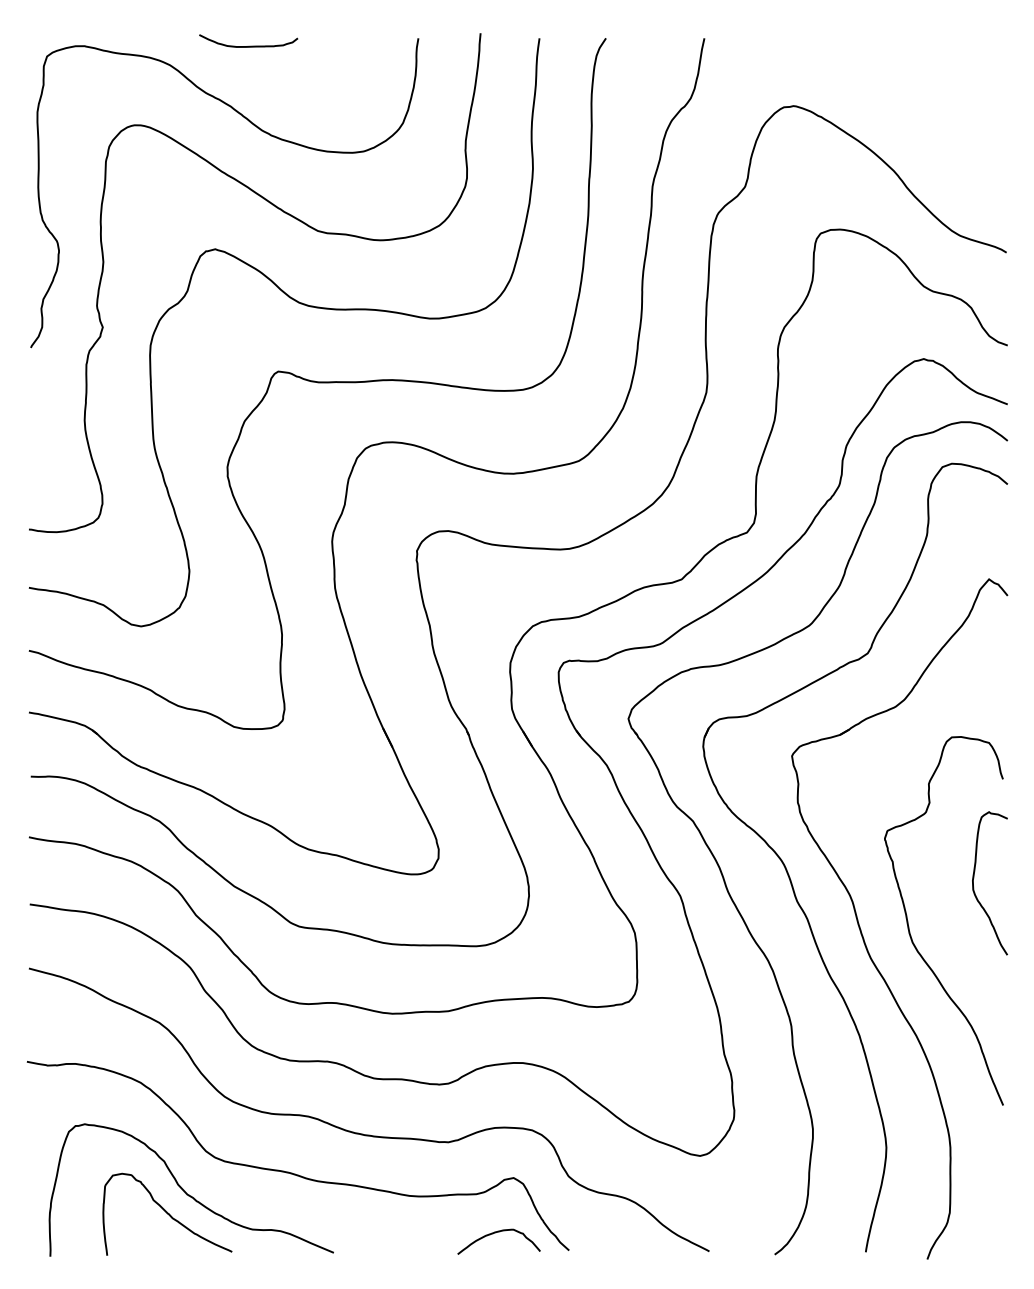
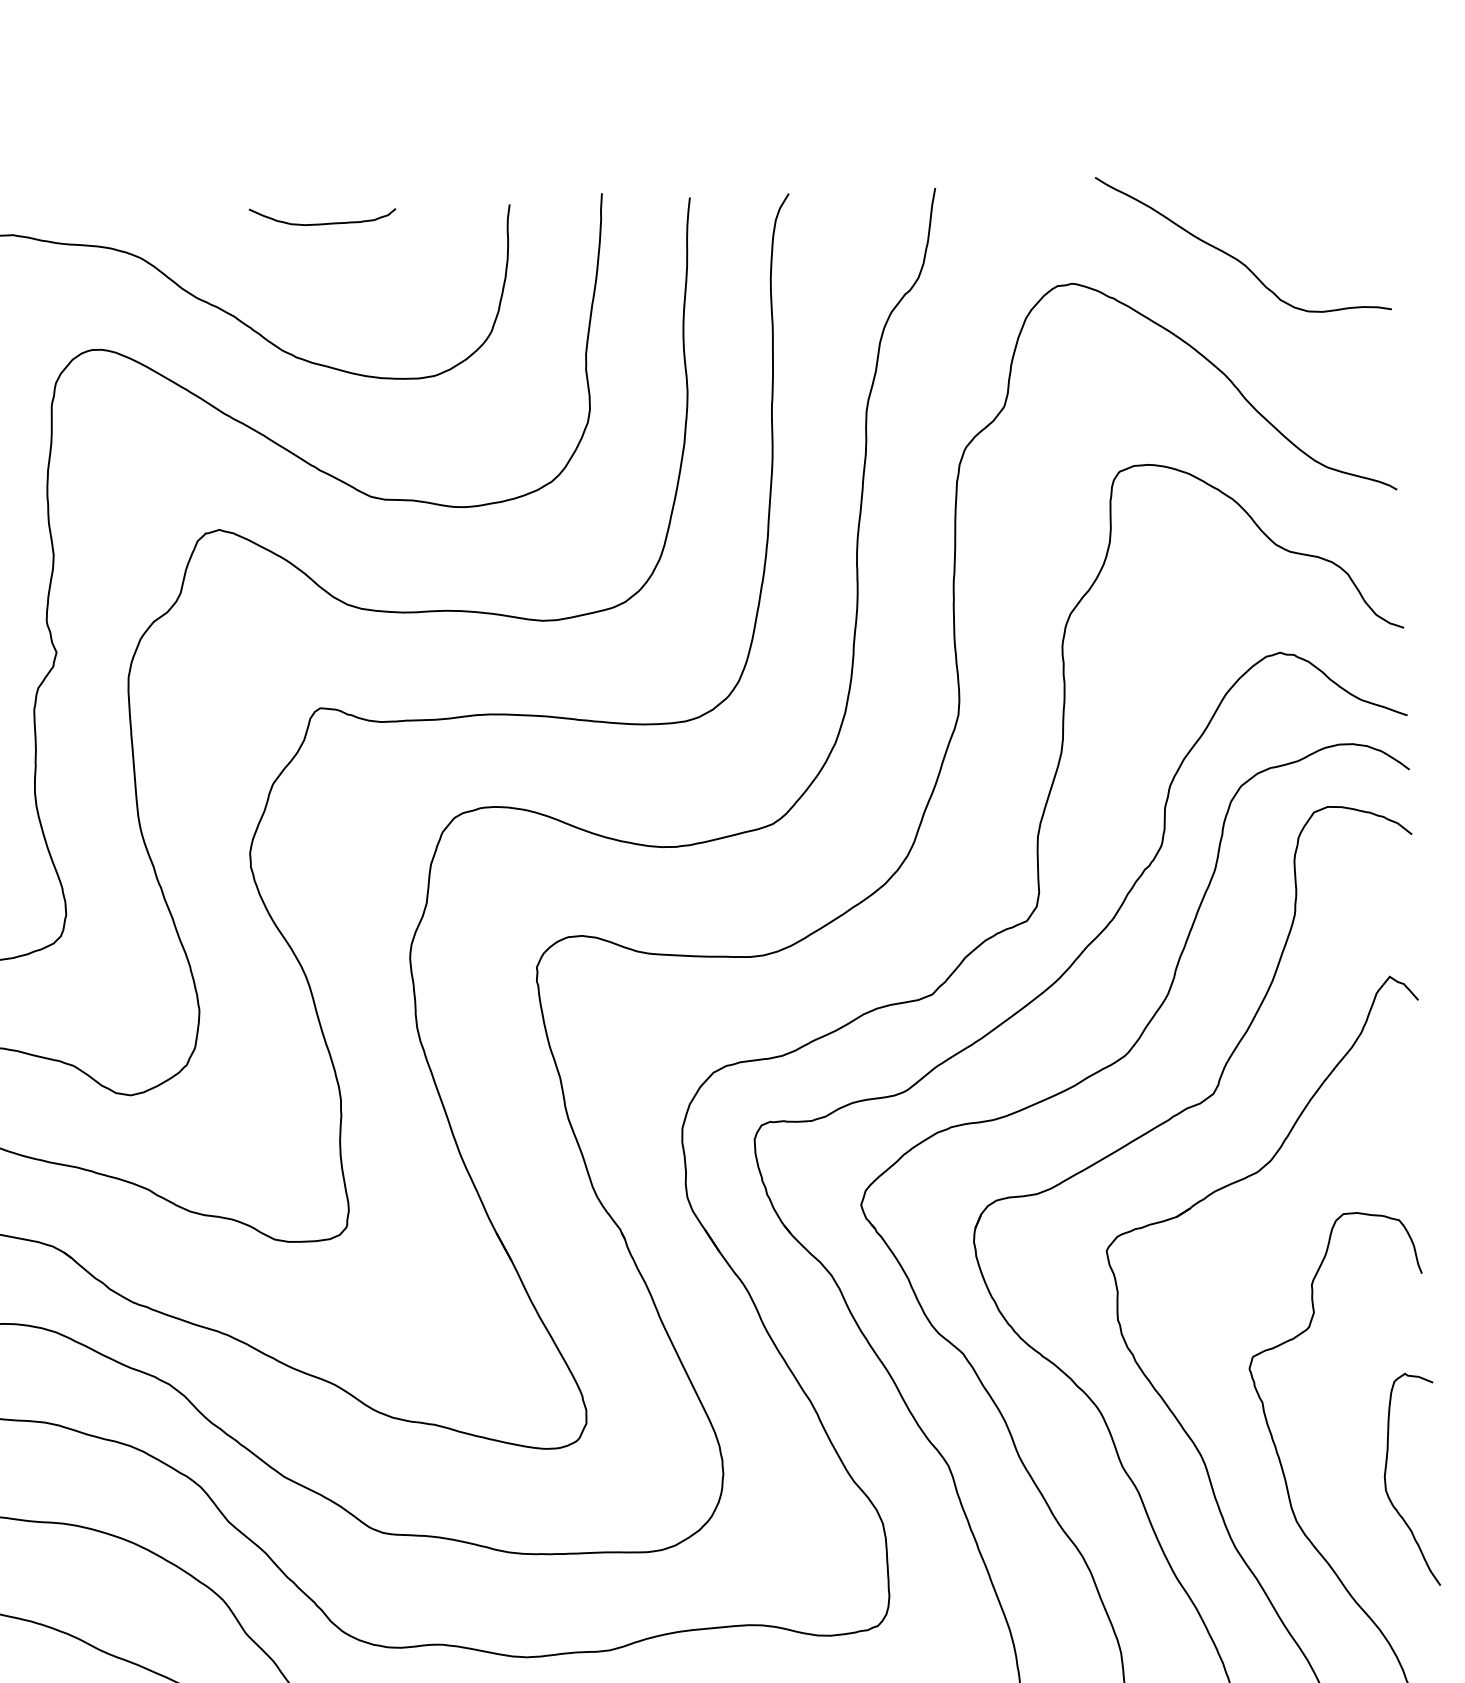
curve: (248, 45) -> (322, 222), moved
curve: (904, 92) -> (1236, 257), added
curve: (974, 887) -> (1387, 1486), moved

